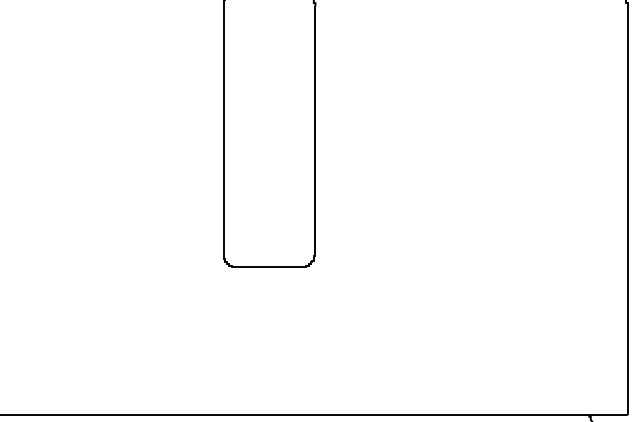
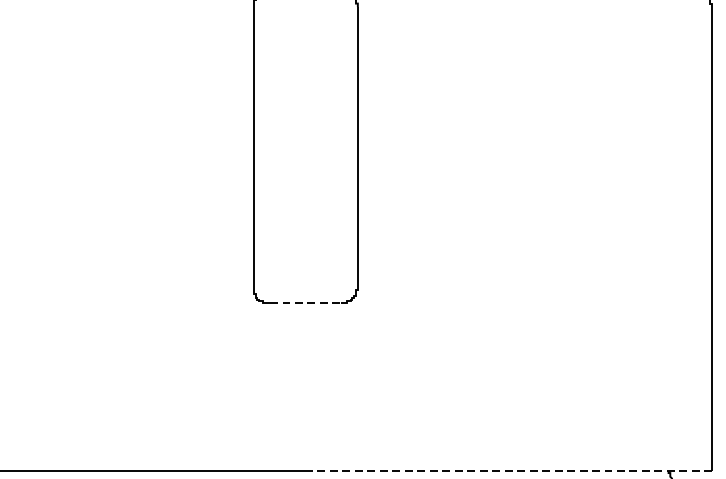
line: (270, 267) -> (306, 303), solid -> dashed
line: (448, 415) -> (508, 471), solid -> dashed

